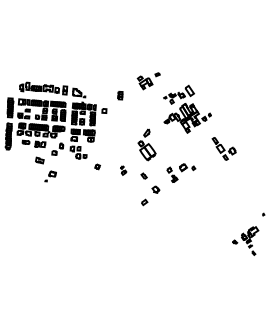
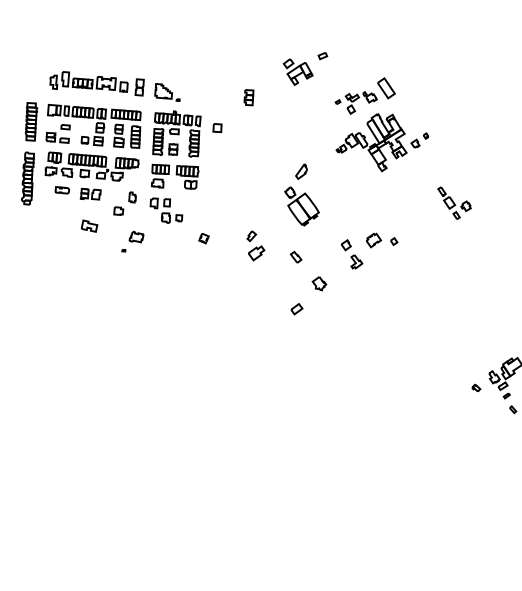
part: (223, 148) -> (453, 202), size x0.71
part: (123, 170) -> (255, 245), size x1.67
part: (50, 176) -> (132, 241), moved

